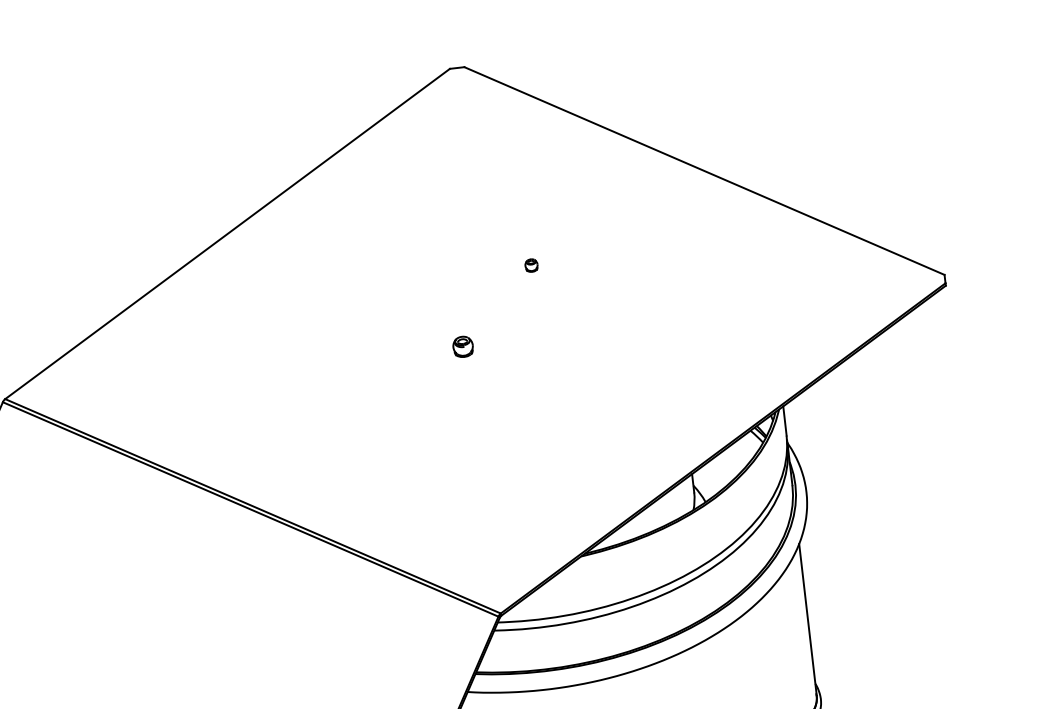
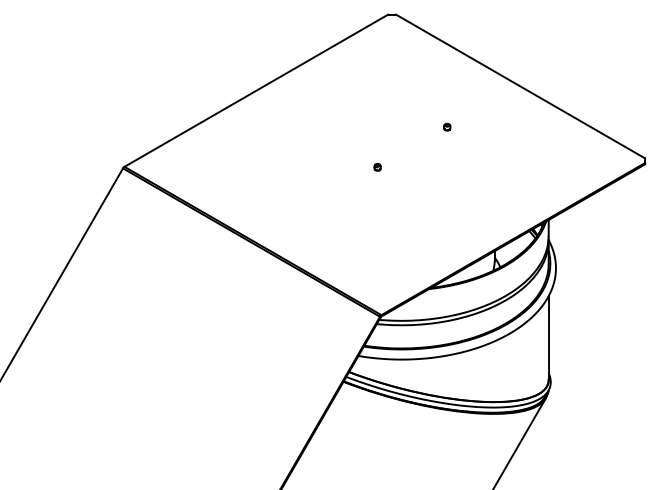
part: (531, 264) -> (447, 126), moved
part: (462, 347) -> (377, 167), size x0.62

